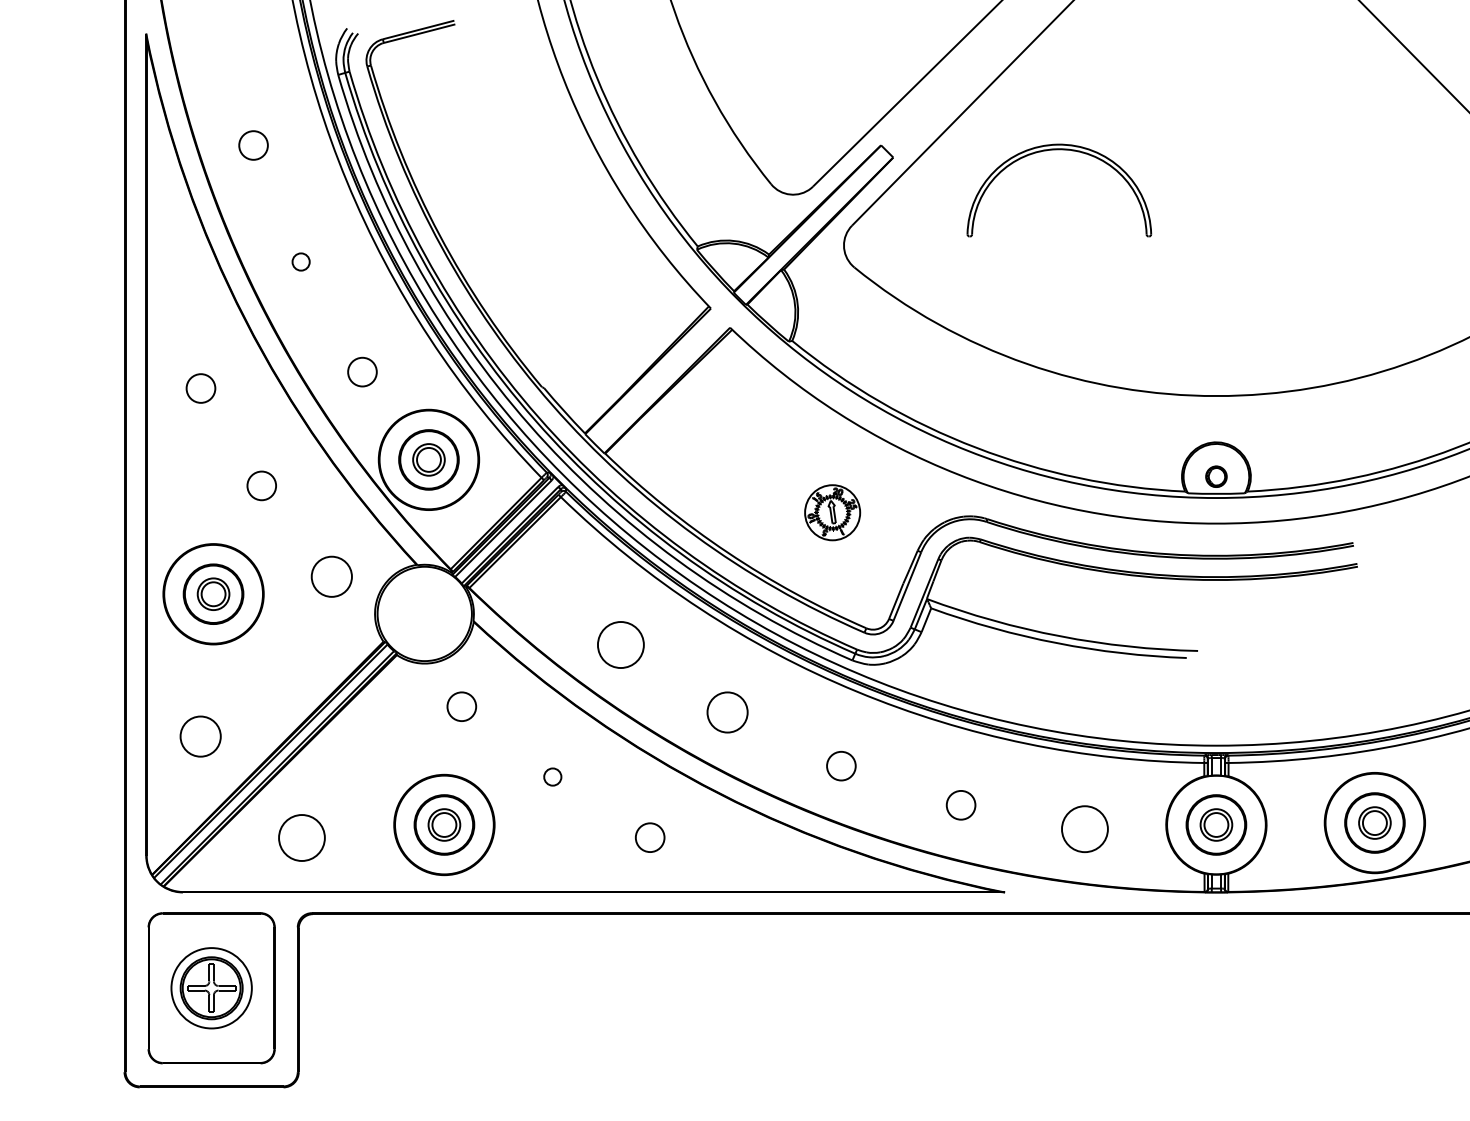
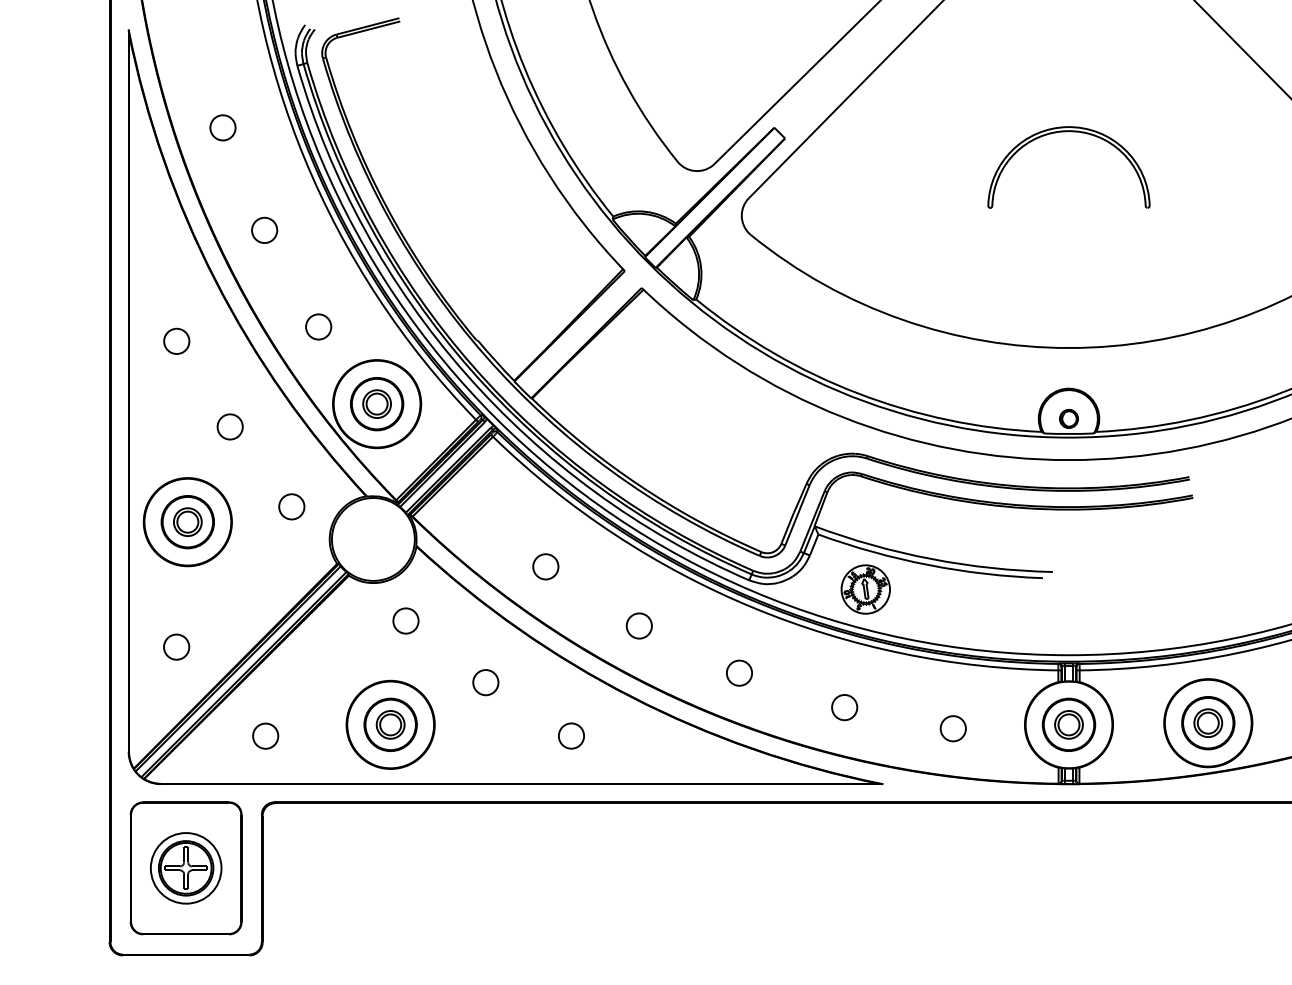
part: (1056, 150) -> (1066, 132), moved
part: (300, 261) -> (264, 229), size x1.67
part: (832, 512) -> (865, 589), moved
part: (331, 576) -> (291, 506), size x0.71
part: (620, 644) -> (545, 566), size x0.62
part: (726, 711) -> (638, 625), size x0.71
part: (200, 735) -> (176, 646), size x0.71
part: (552, 776) -> (485, 682), size x1.67
part: (1083, 829) -> (952, 728), size x0.62
part: (301, 837) -> (265, 735), size x0.62

